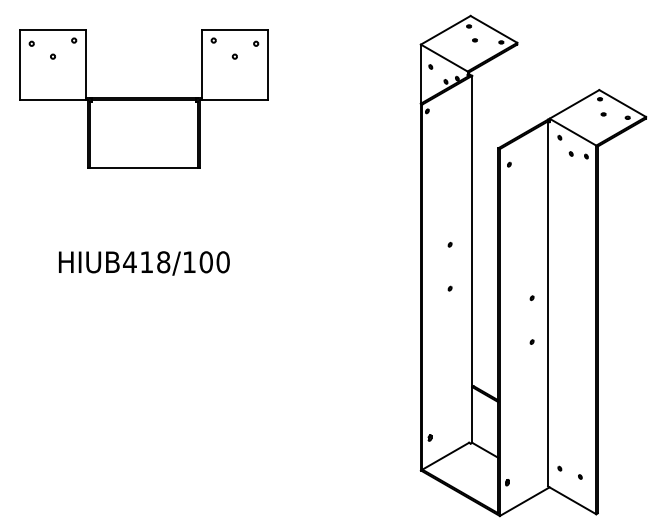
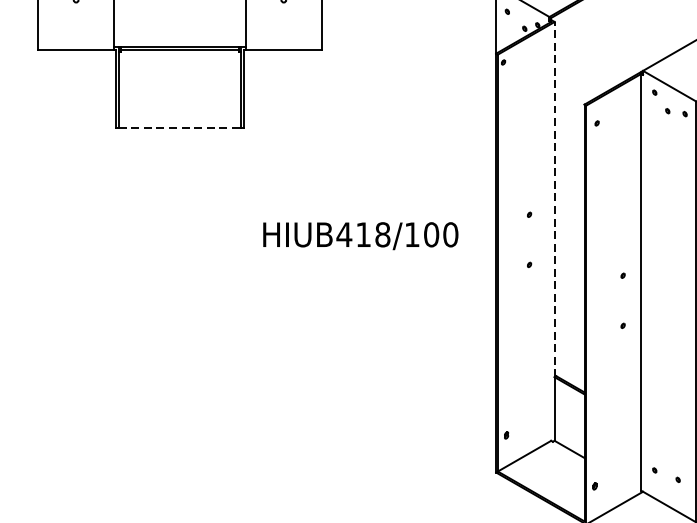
line: (143, 168) -> (179, 127), solid -> dashed
line: (472, 231) -> (555, 199), solid -> dashed
text: (144, 263) -> (360, 236), moved

